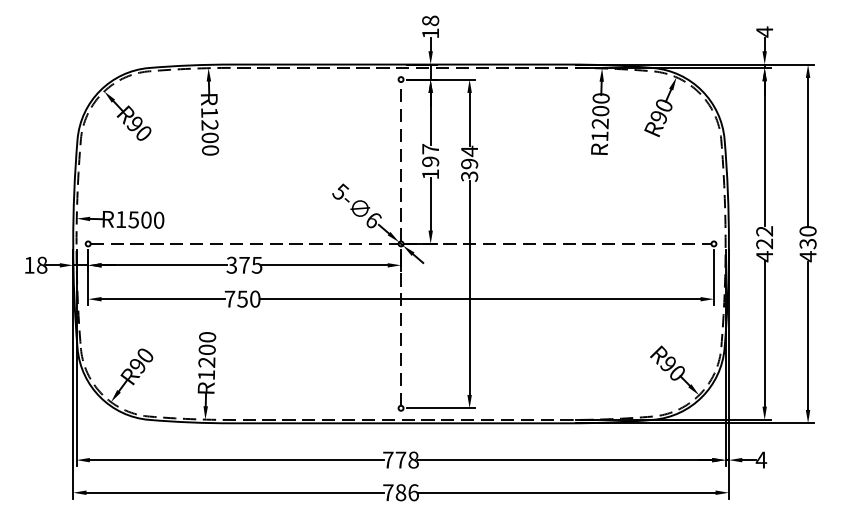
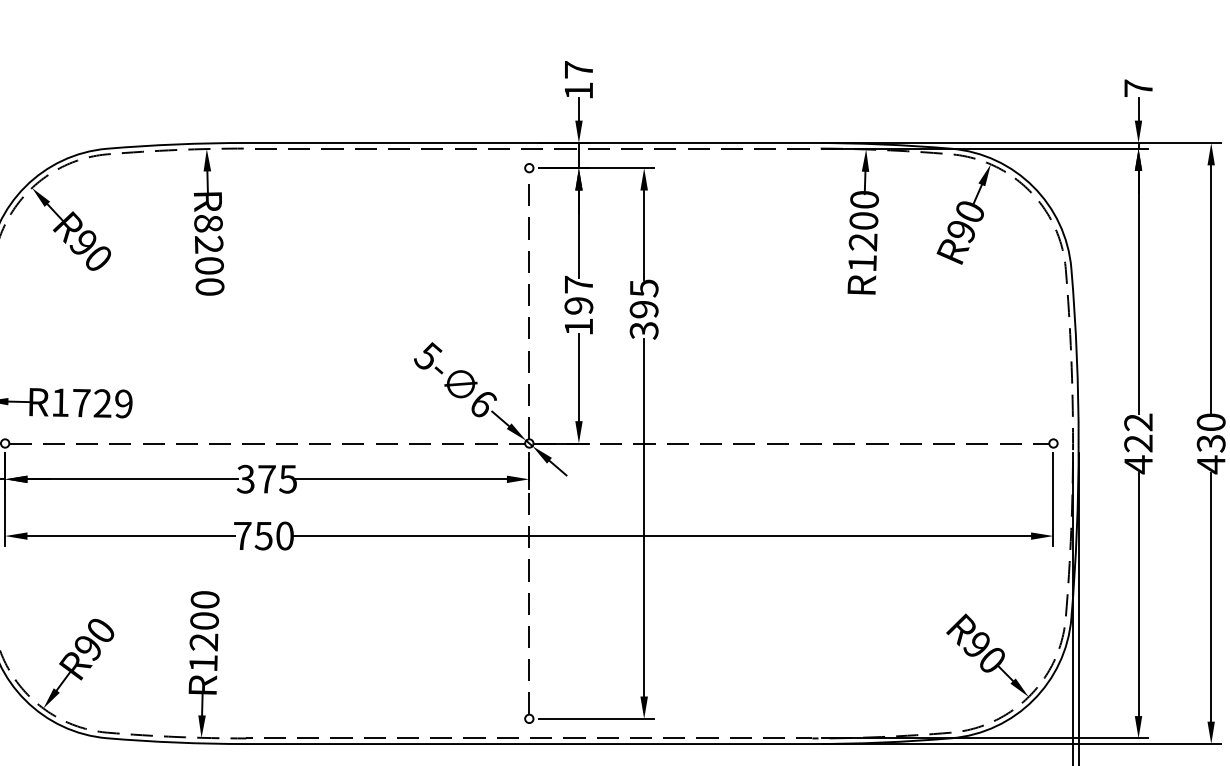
text: (430, 20) -> (578, 69), 18 -> 17
text: (764, 31) -> (1138, 87), 4 -> 7
text: (209, 112) -> (208, 223), R1200 -> R8200
text: (469, 151) -> (643, 288), 394 -> 395
text: (146, 219) -> (102, 402), R1500 -> R1729

